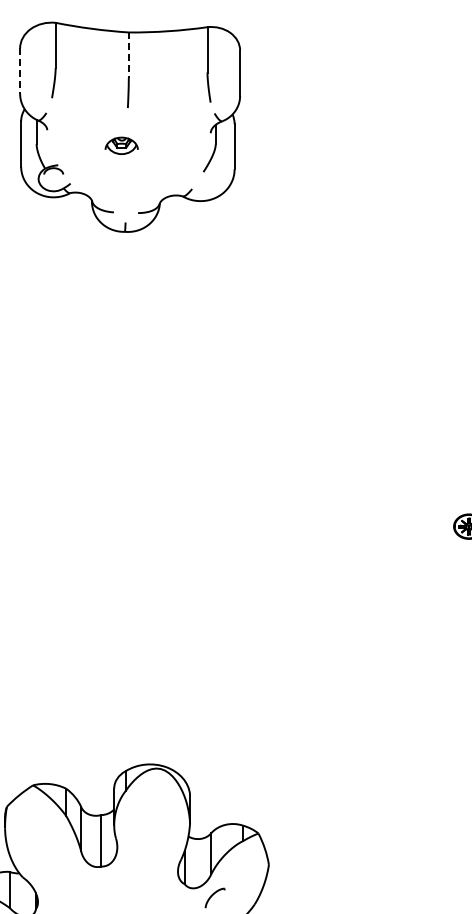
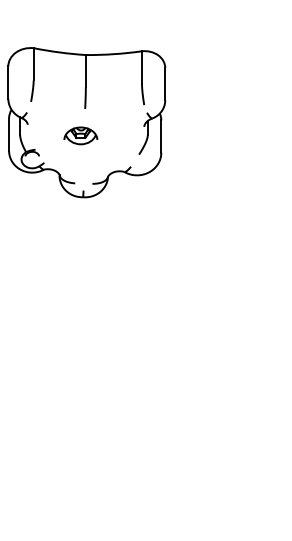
line: (128, 55) -> (85, 71), dashed -> solid
line: (20, 71) -> (8, 82), dashed -> solid
part: (121, 145) -> (80, 135), size x1.43

